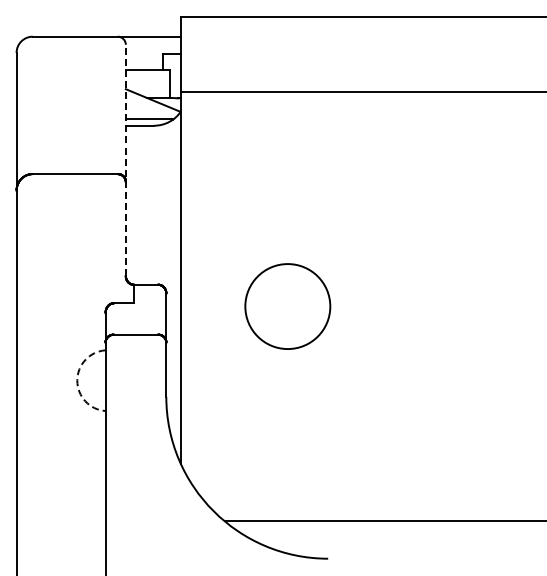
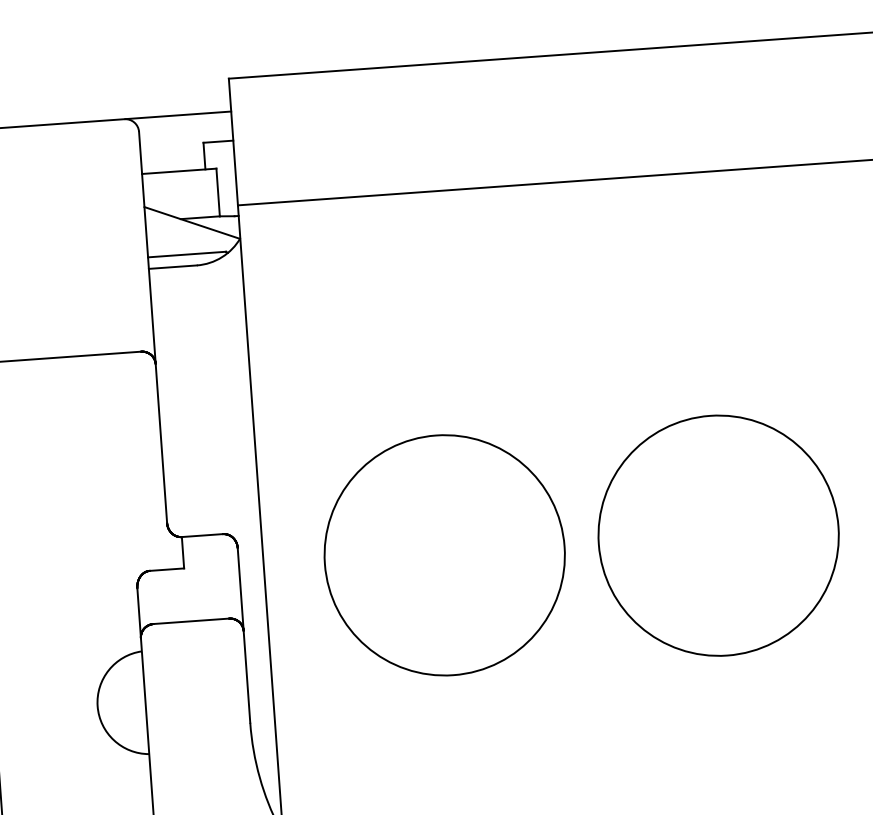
line: (125, 160) -> (152, 327), dashed -> solid
circle: (287, 306) -> (444, 555), size x1.67
circle: (449, 306) -> (718, 535), added
arc: (77, 380) -> (97, 705), dashed -> solid

